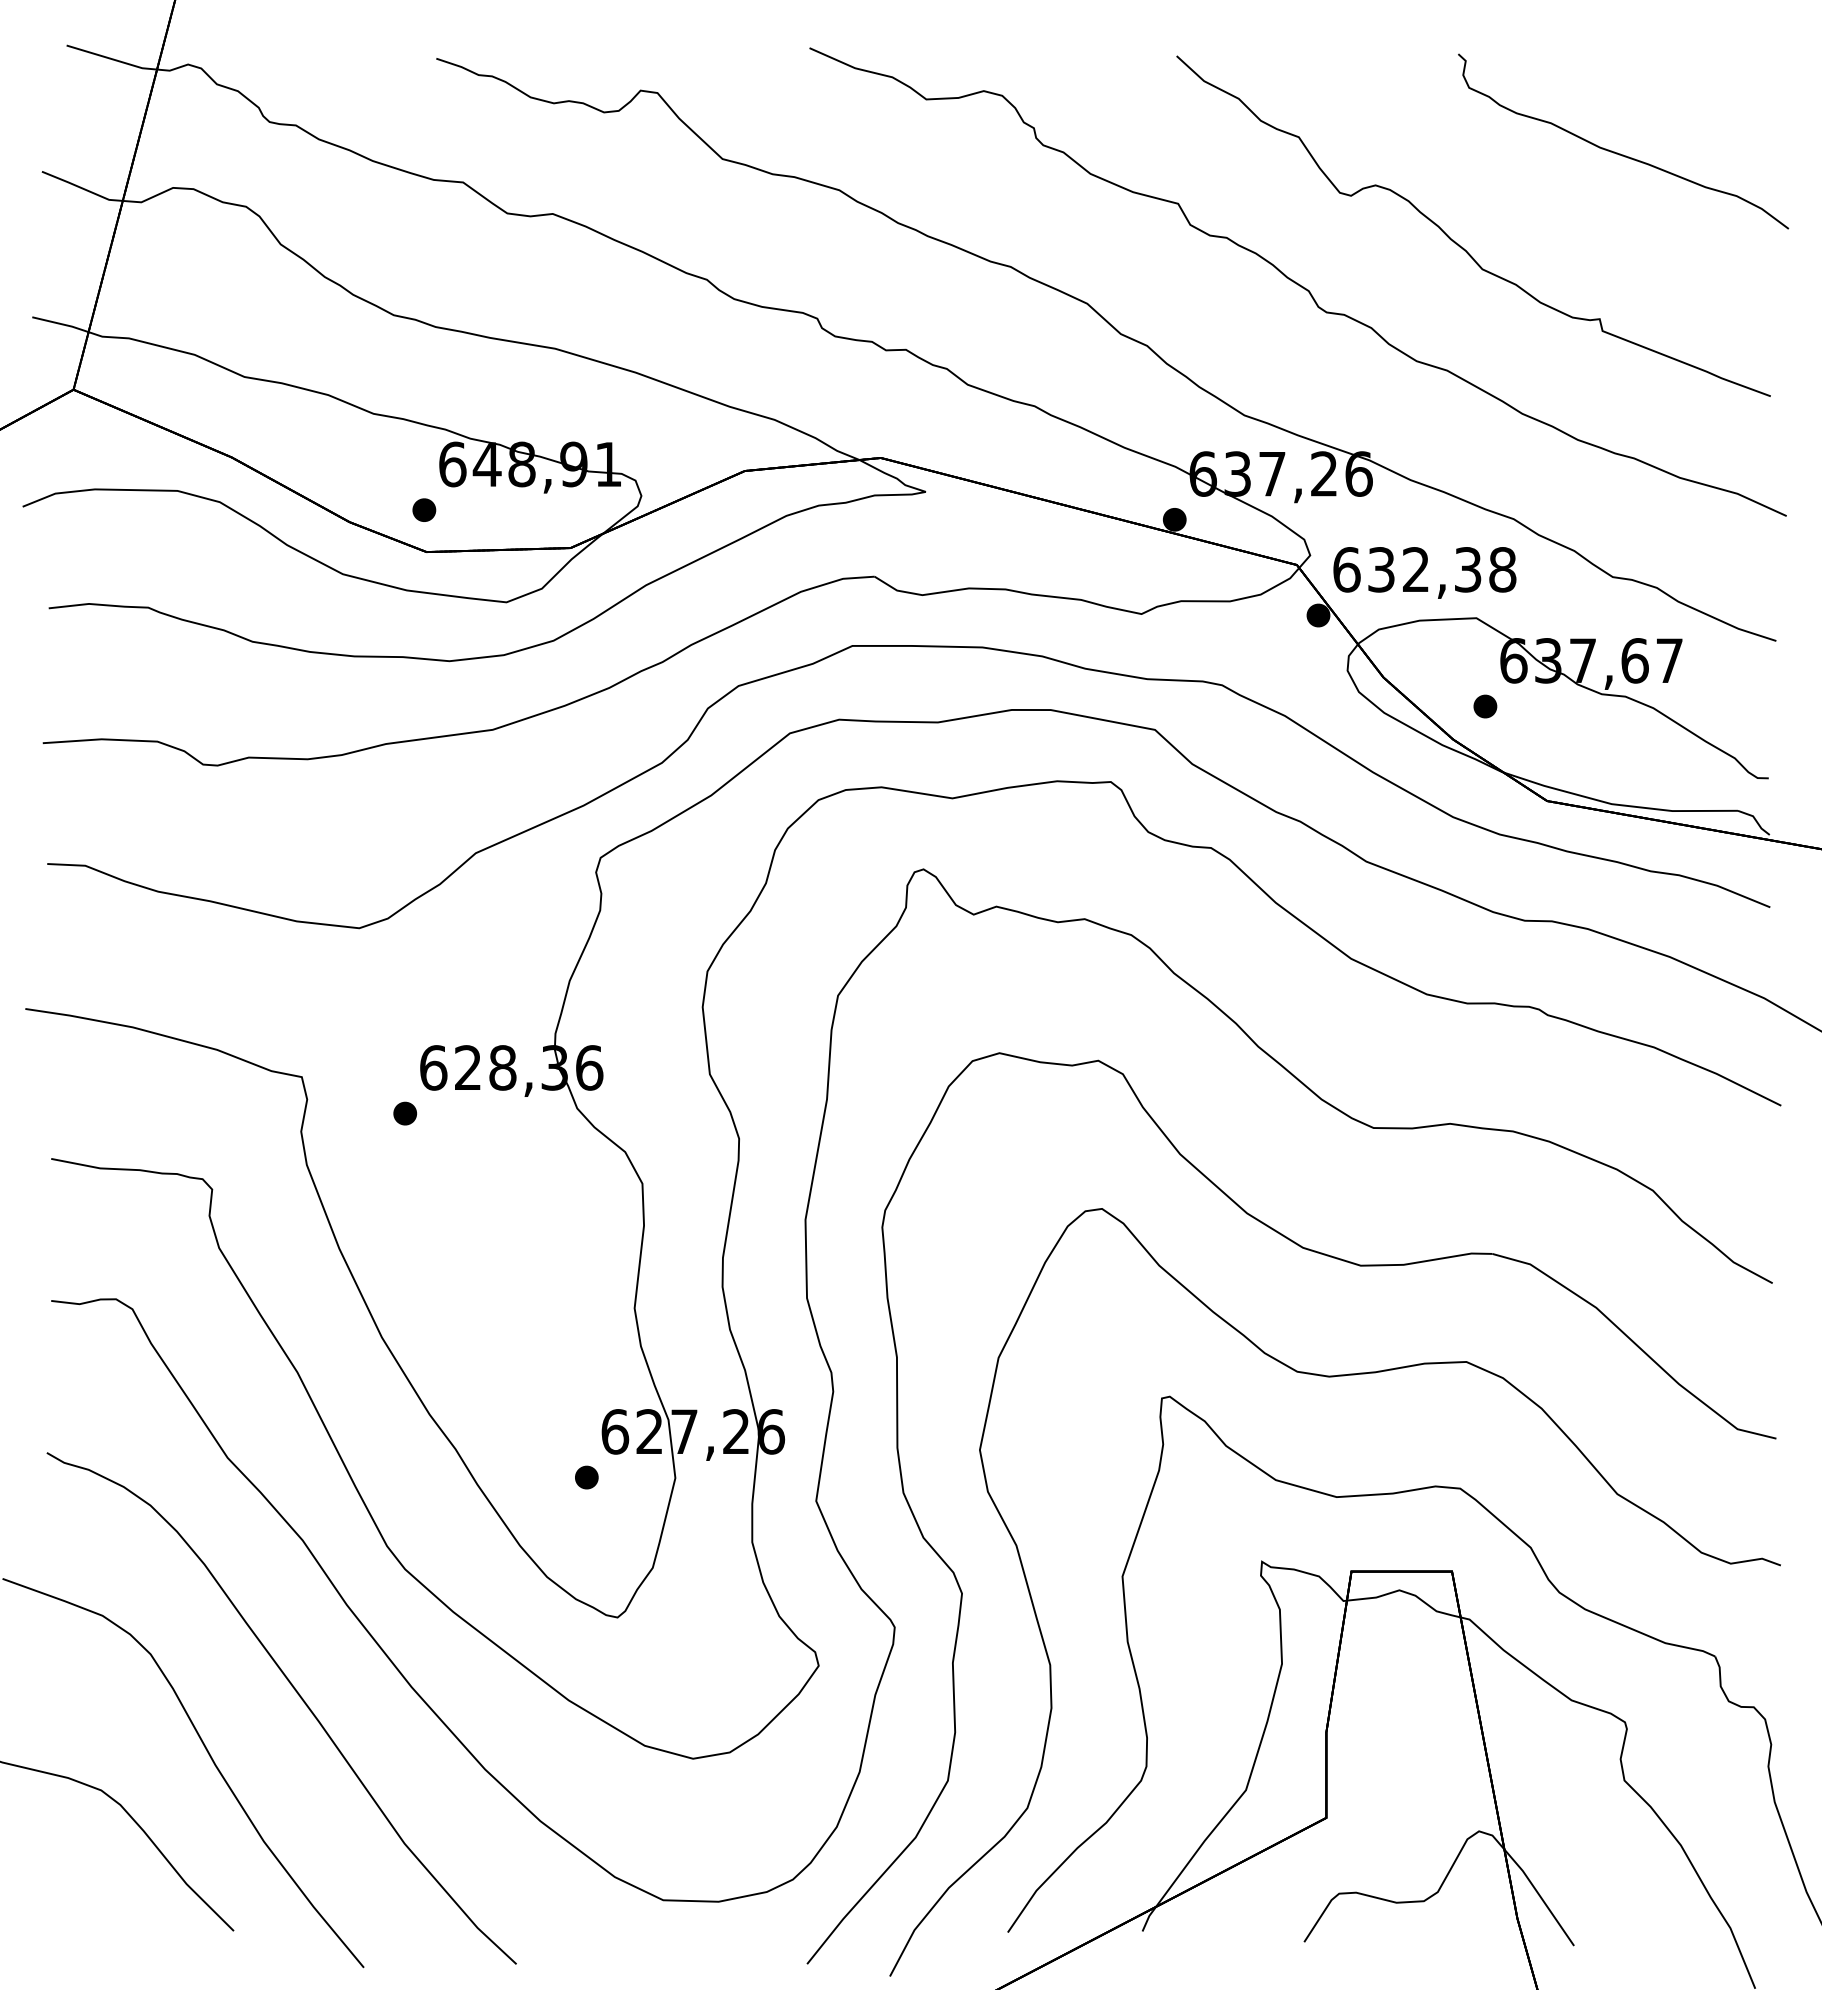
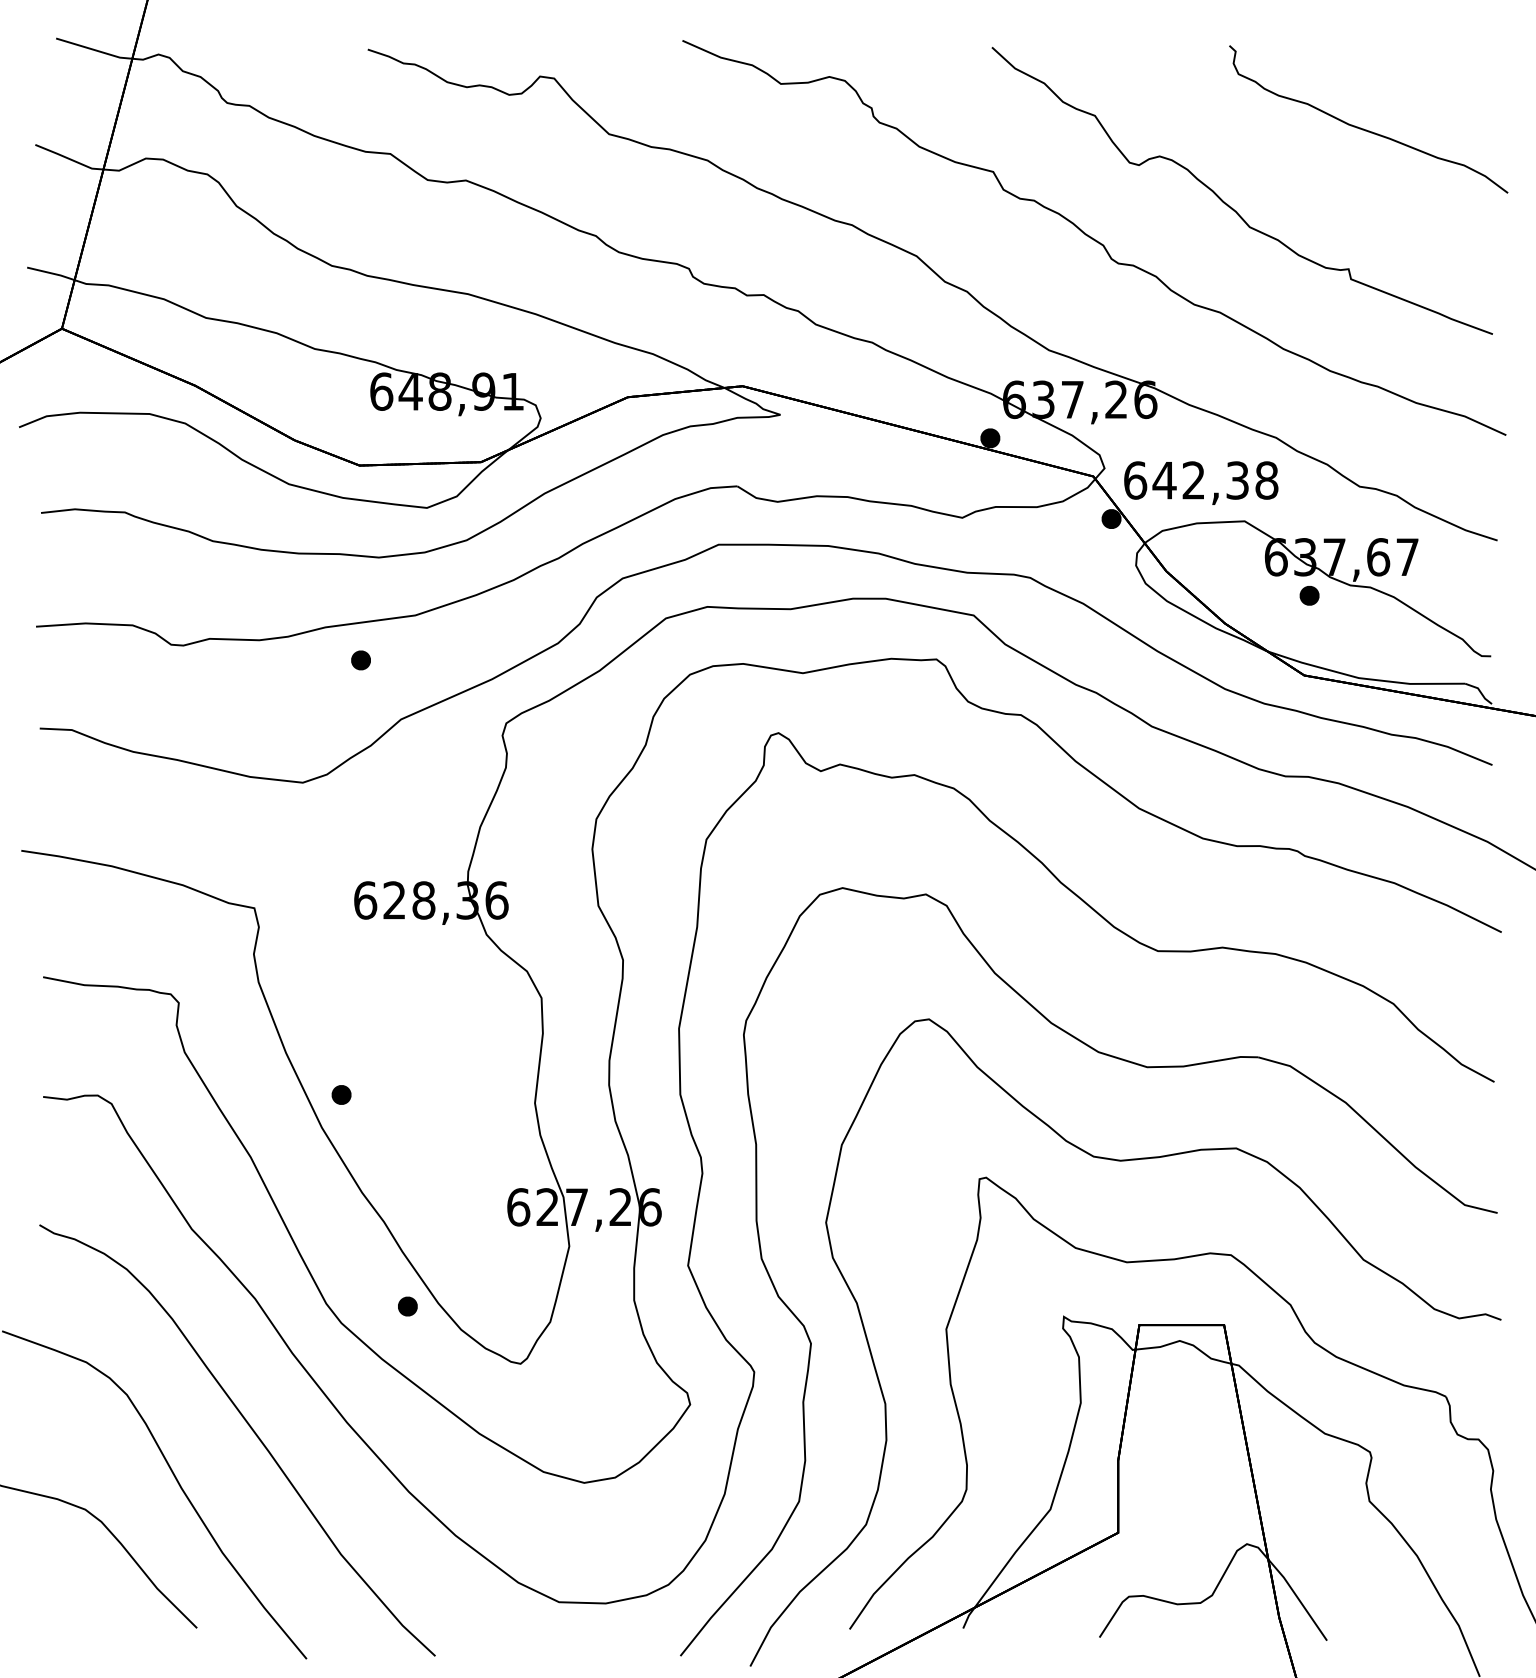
part: (424, 509) -> (361, 659), moved
text: (1381, 569) -> (1164, 480), 632,38 -> 642,38
part: (1485, 706) -> (1309, 595), moved
part: (404, 1113) -> (340, 1094), moved
part: (586, 1477) -> (407, 1306), moved

